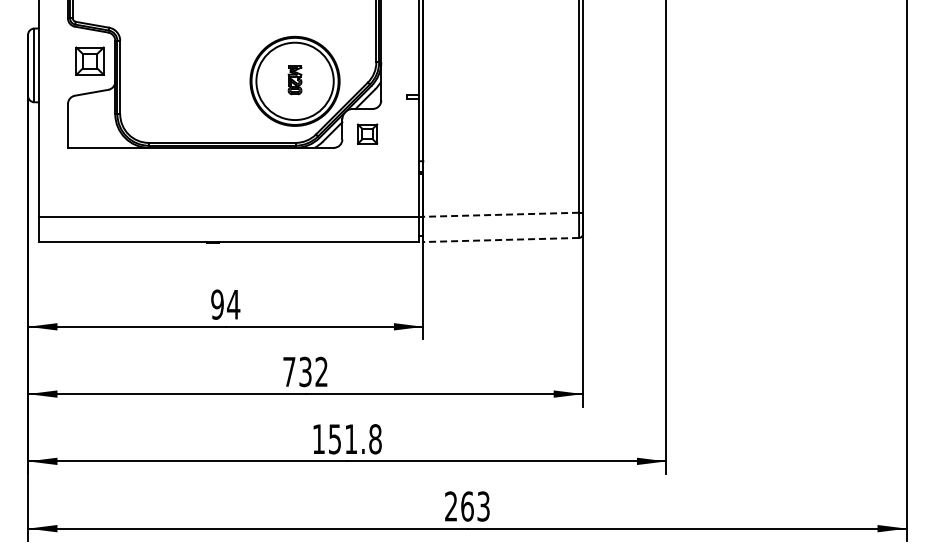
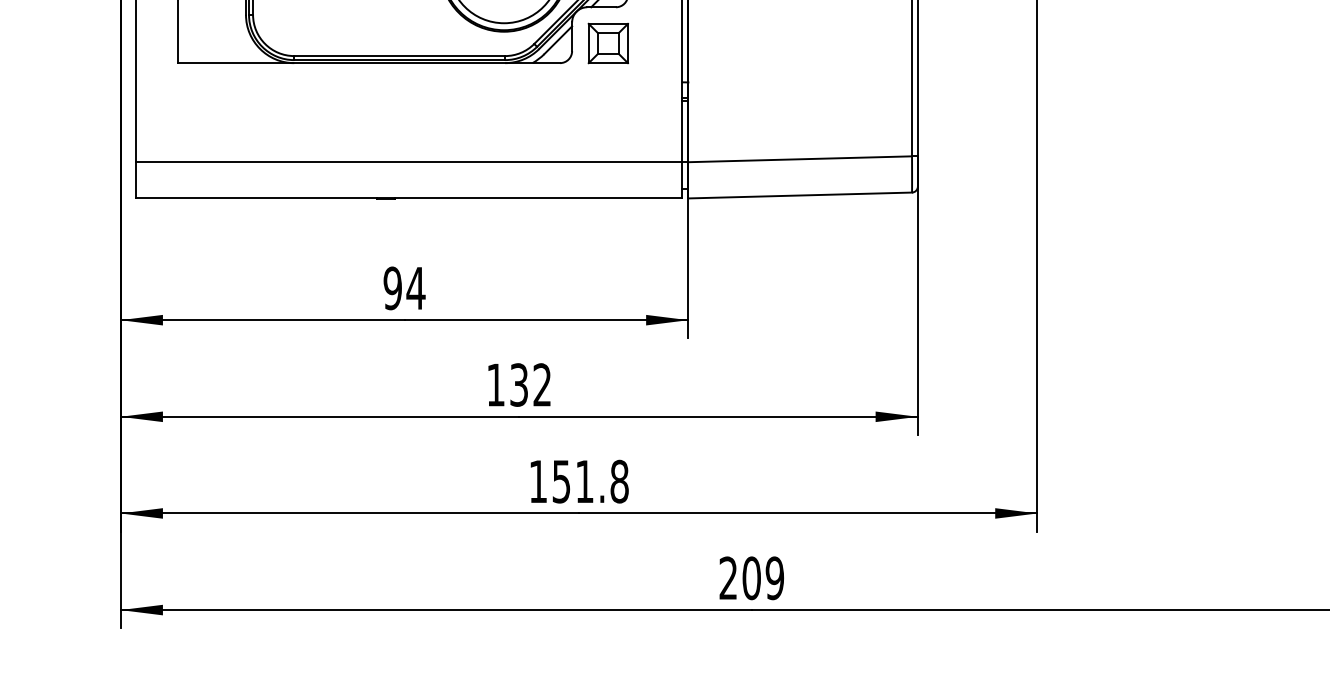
part: (367, 133) -> (608, 42), size x1.43
line: (501, 214) -> (800, 158), dashed -> solid
line: (501, 240) -> (800, 196), dashed -> solid
text: (289, 371) -> (496, 384), 732 -> 132
text: (475, 506) -> (763, 578), 263 -> 209

